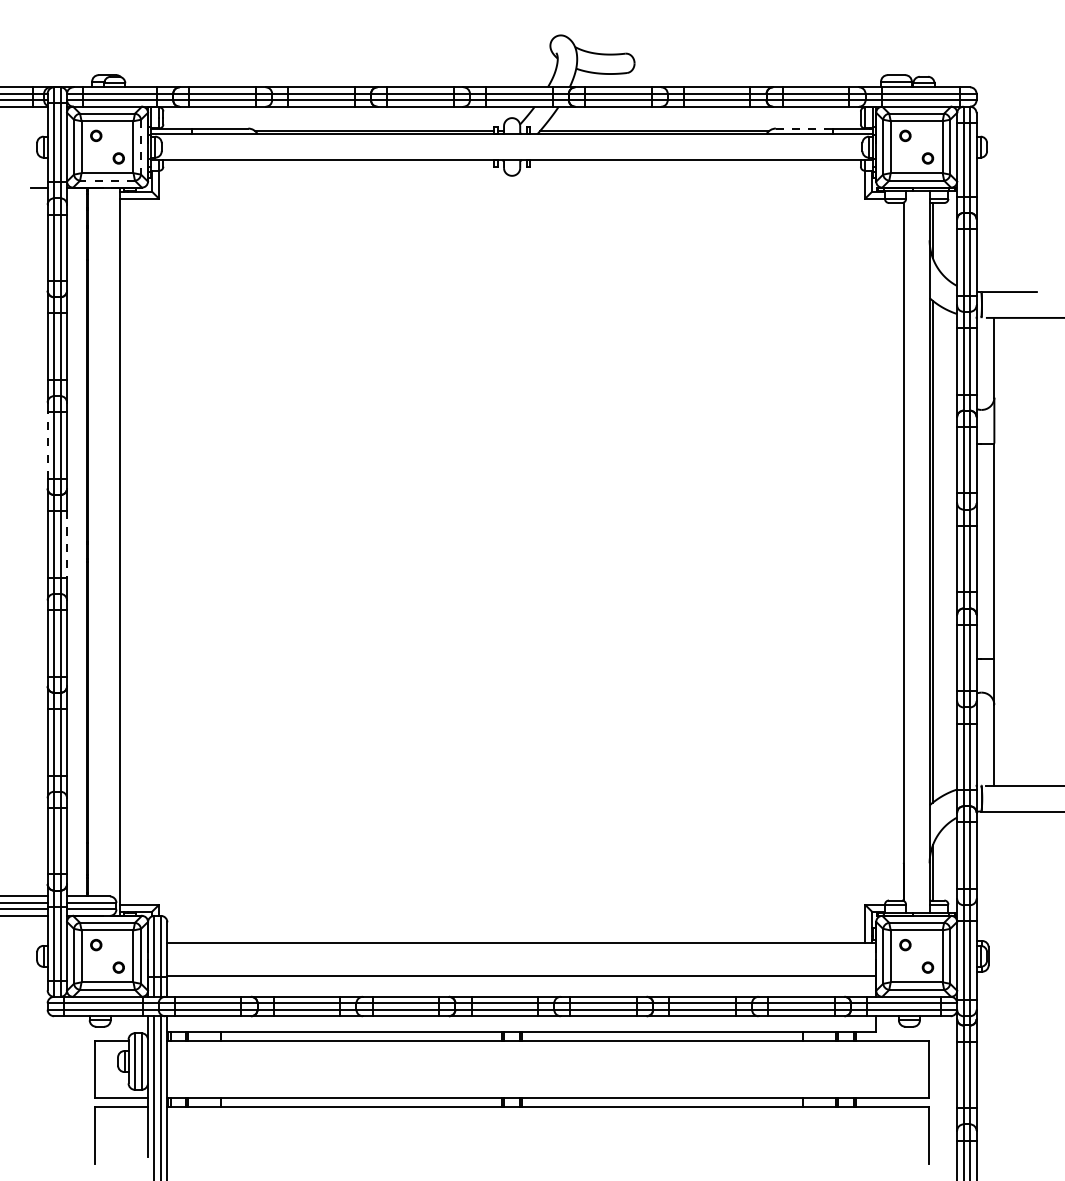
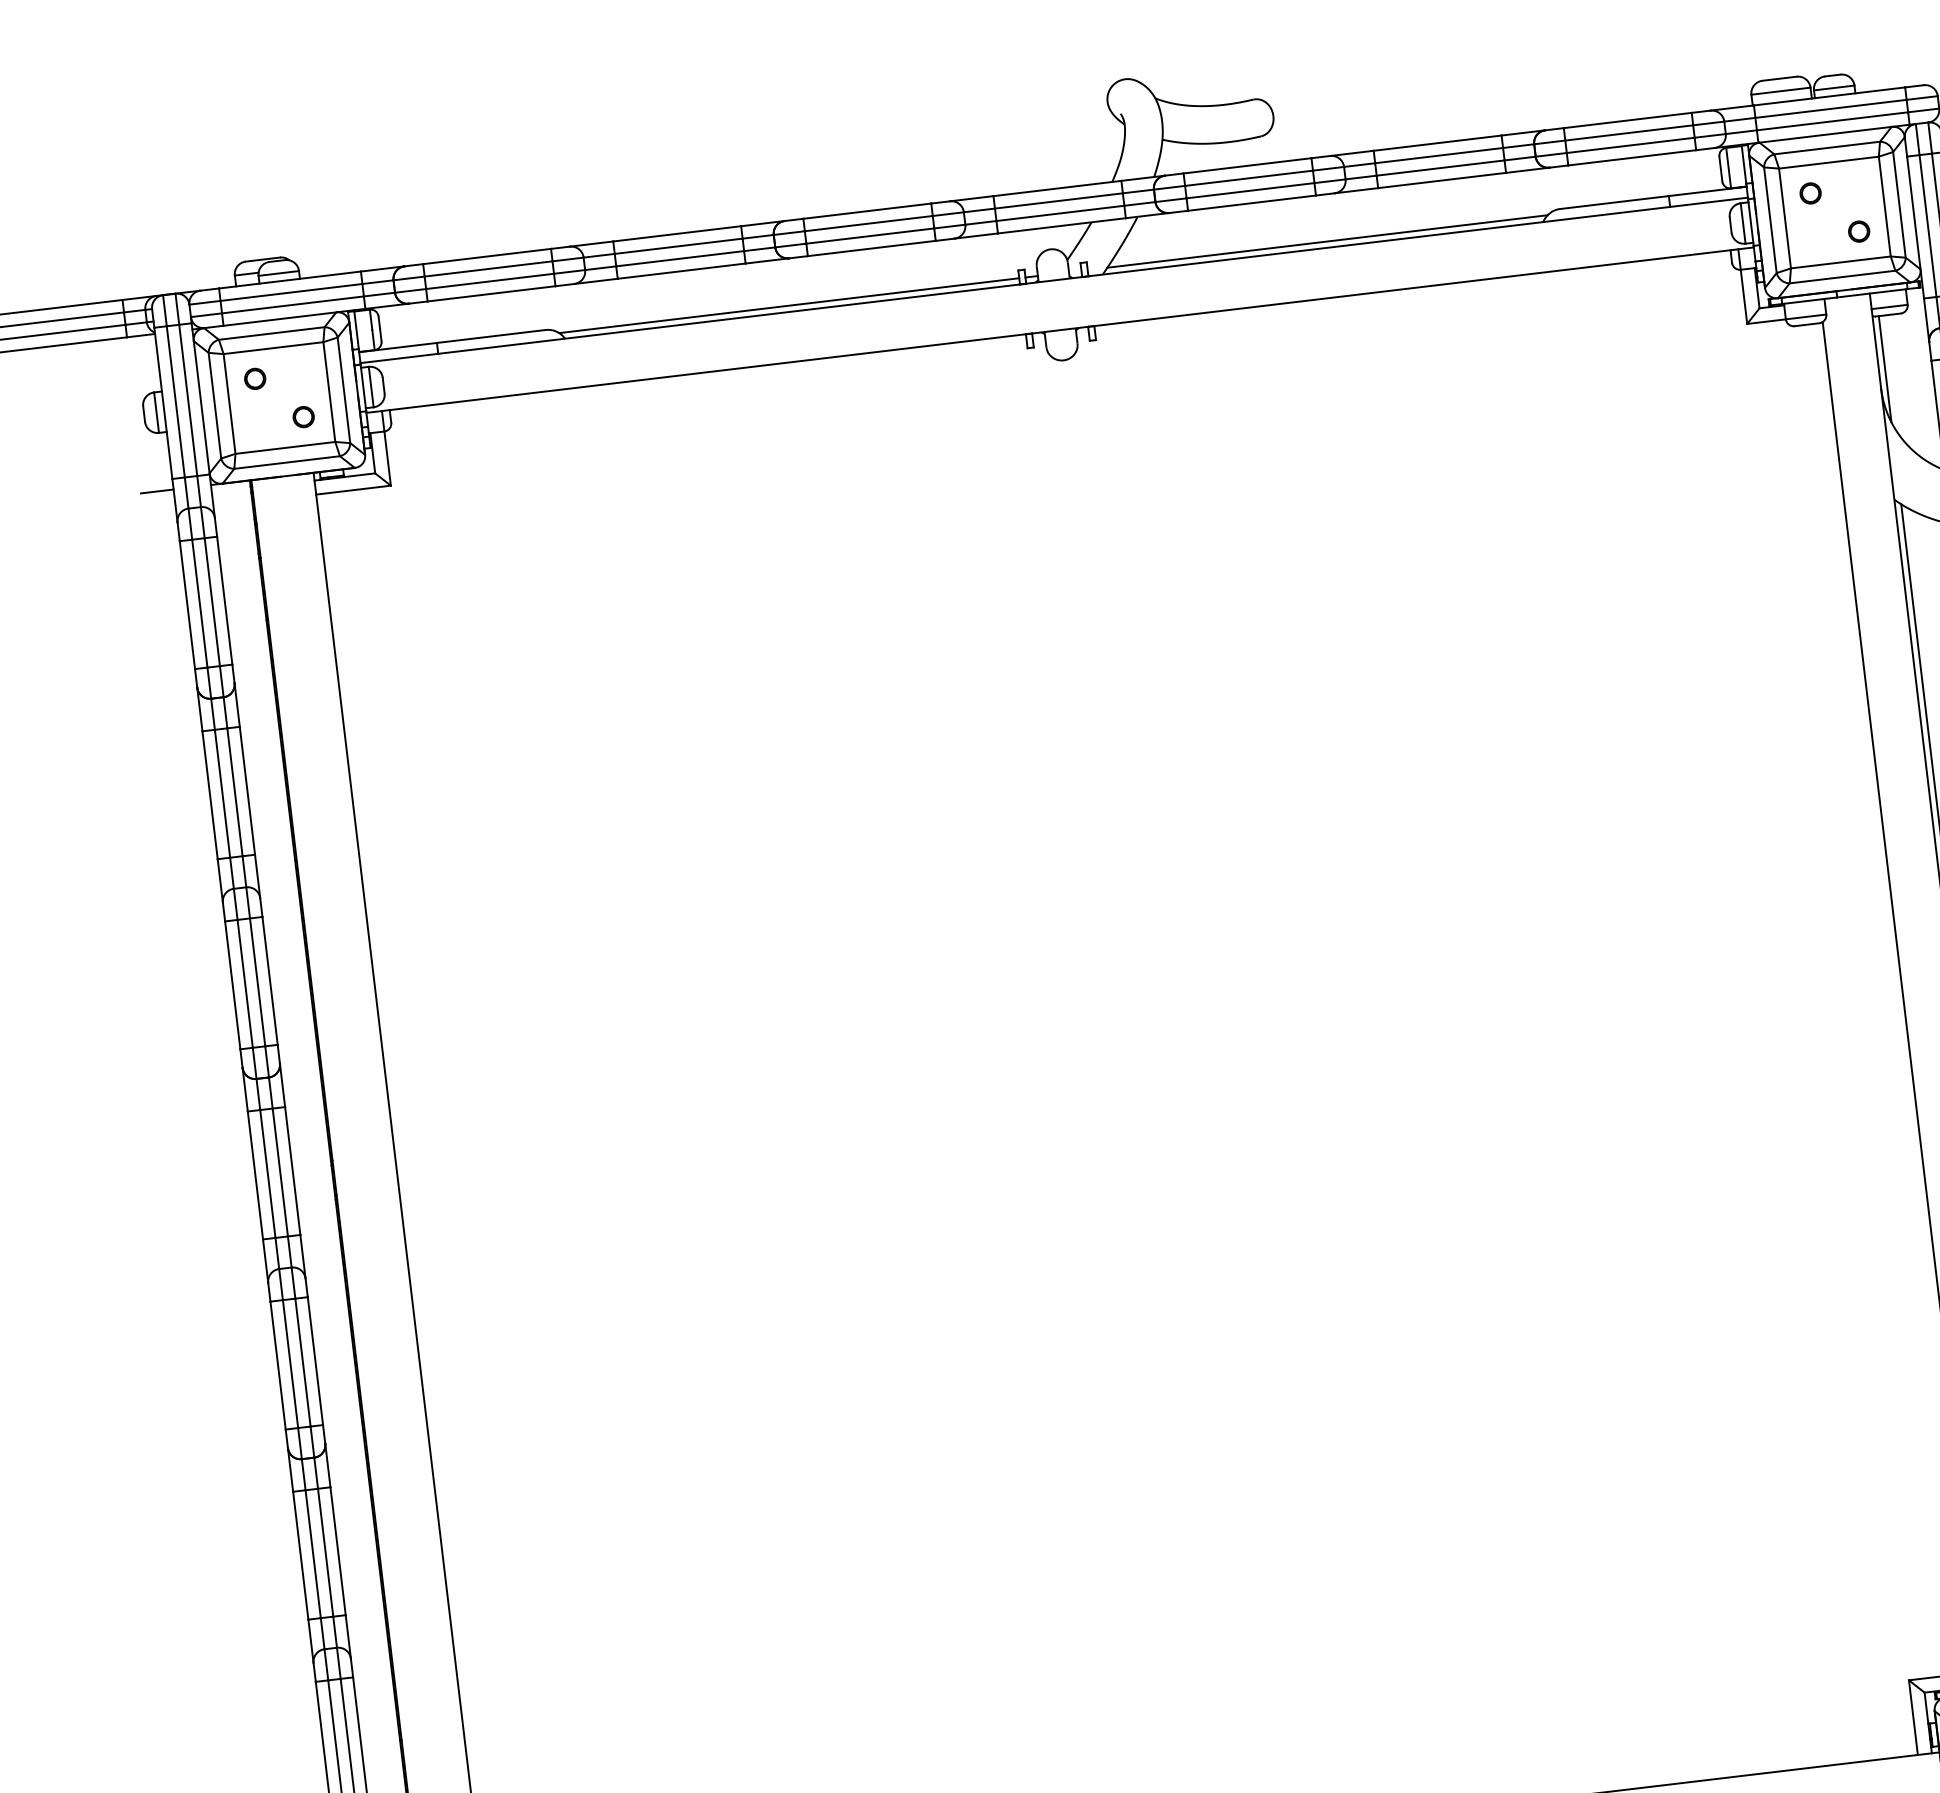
line: (803, 128) -> (1613, 202), dashed -> solid
line: (141, 147) -> (344, 390), dashed -> solid
line: (107, 180) -> (287, 462), dashed -> solid
line: (47, 445) -> (232, 985), dashed -> solid
line: (67, 545) -> (293, 1172), dashed -> solid

